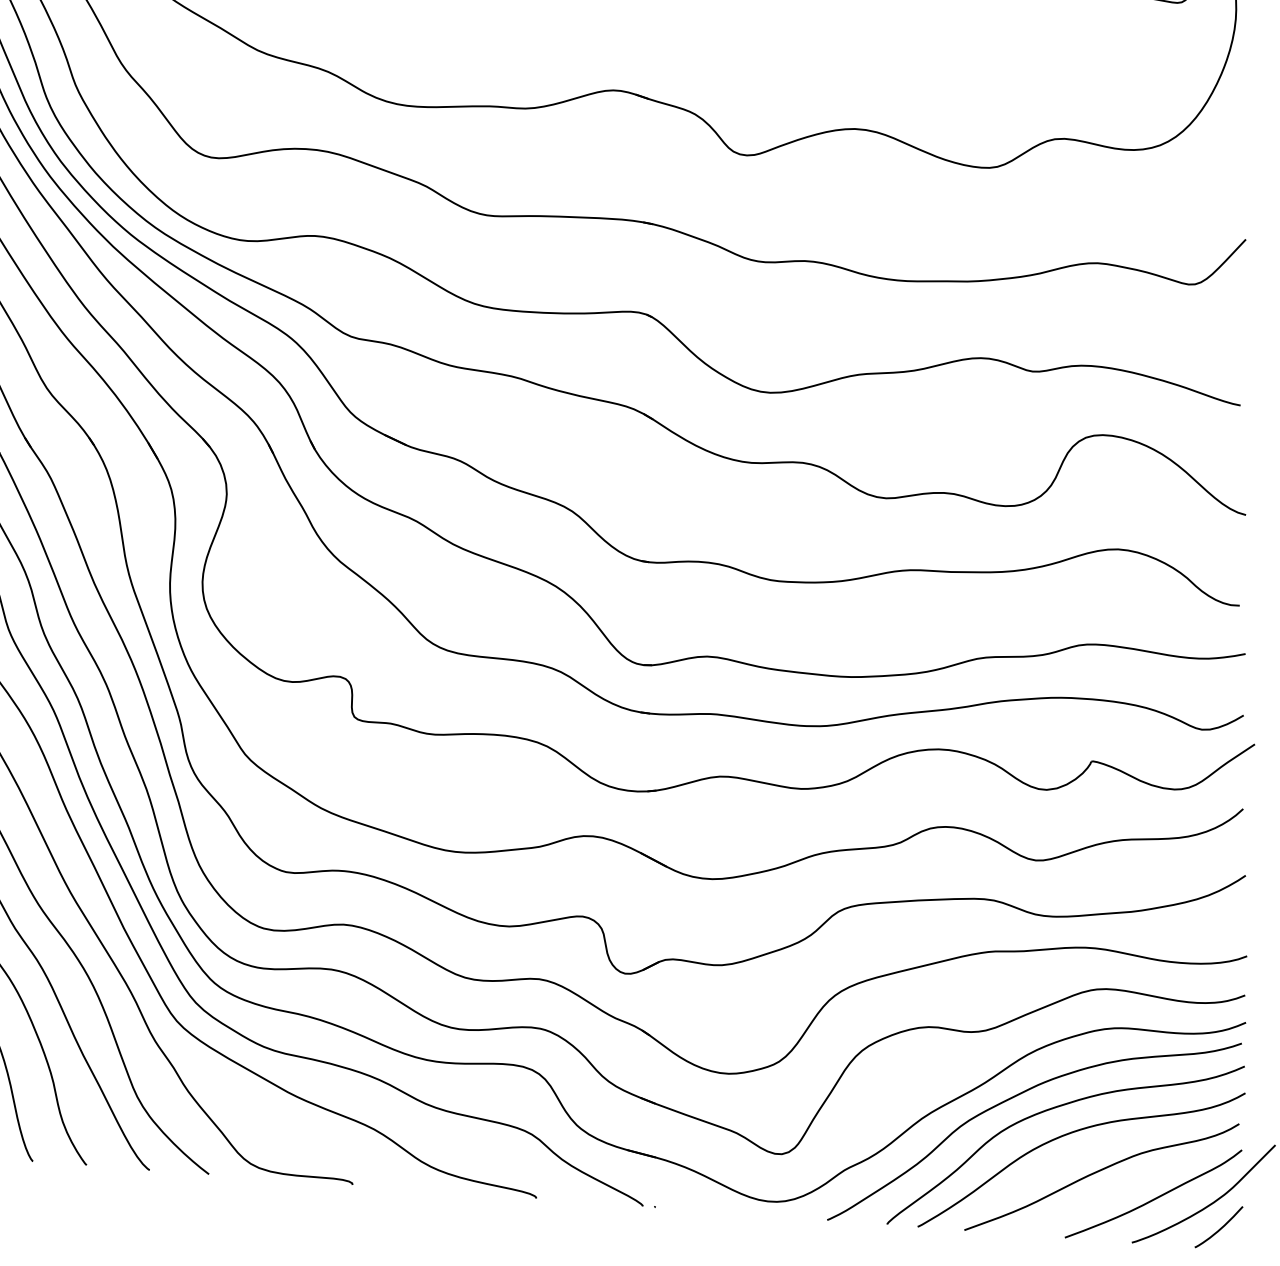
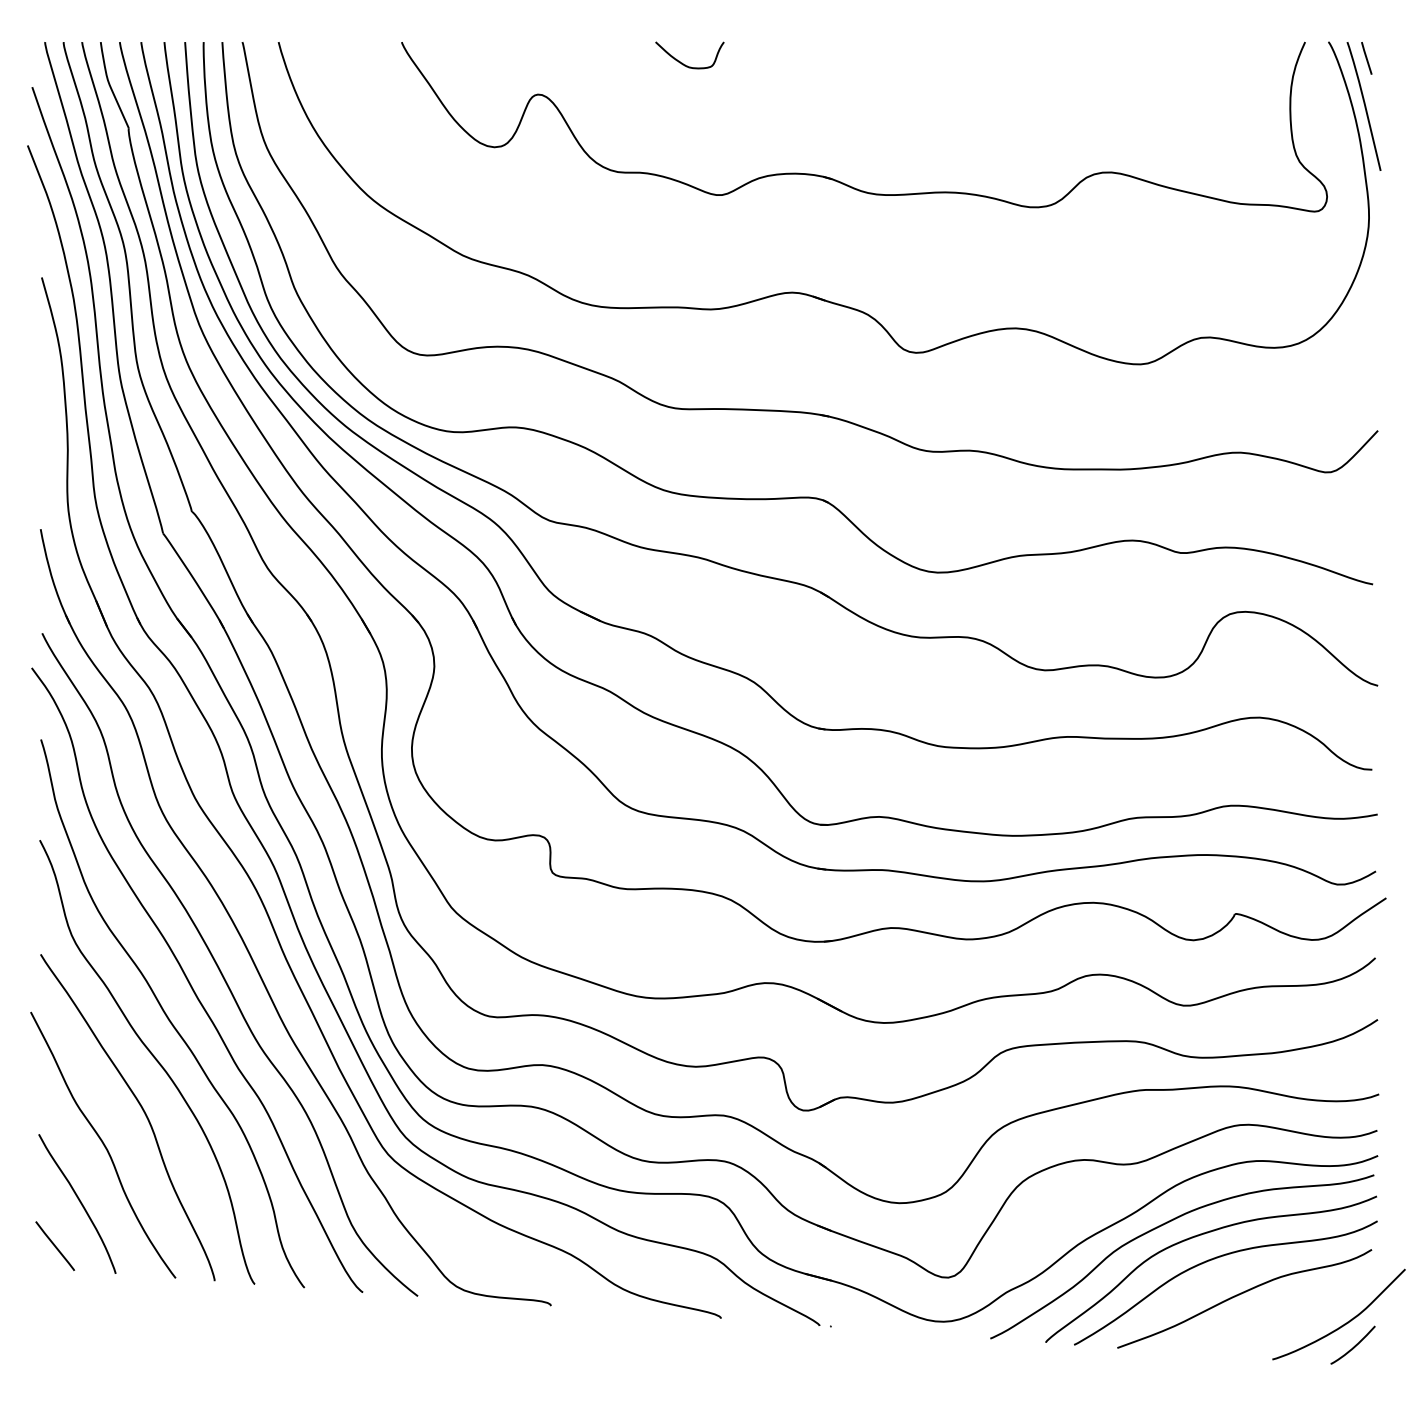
curve: (1155, 1197) -> (1294, 1317), removed

